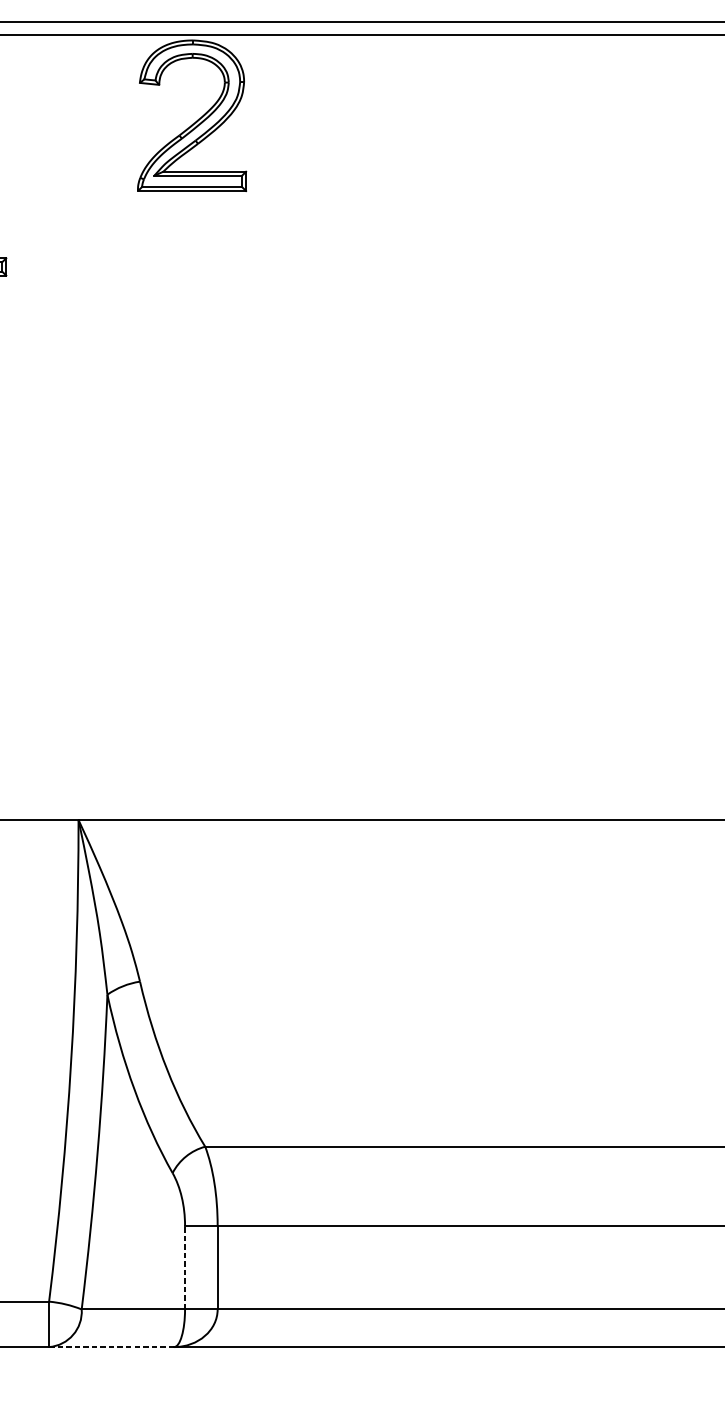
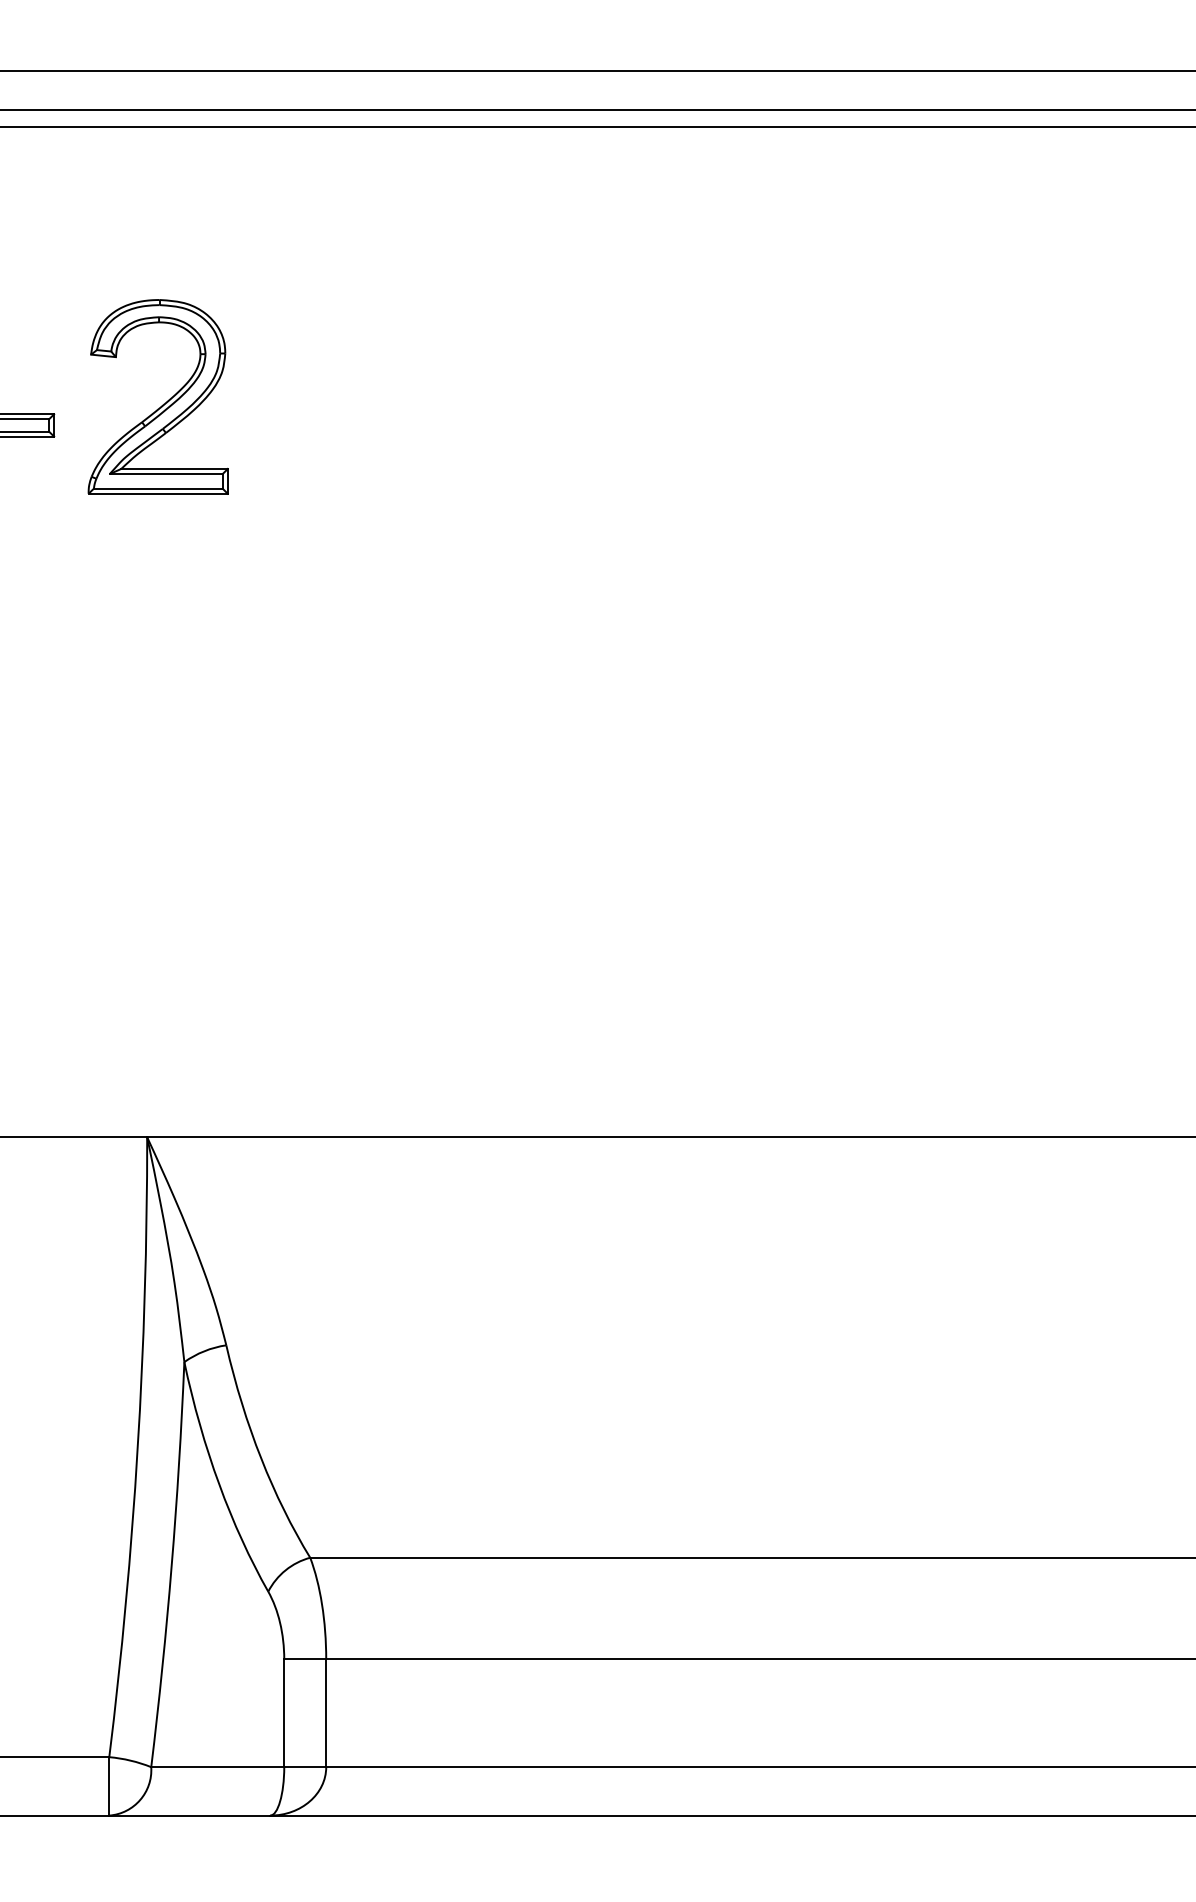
part: (196, 120) -> (163, 403), moved
line: (185, 1267) -> (284, 1713), dashed -> solid
line: (111, 1346) -> (189, 1815), dashed -> solid

